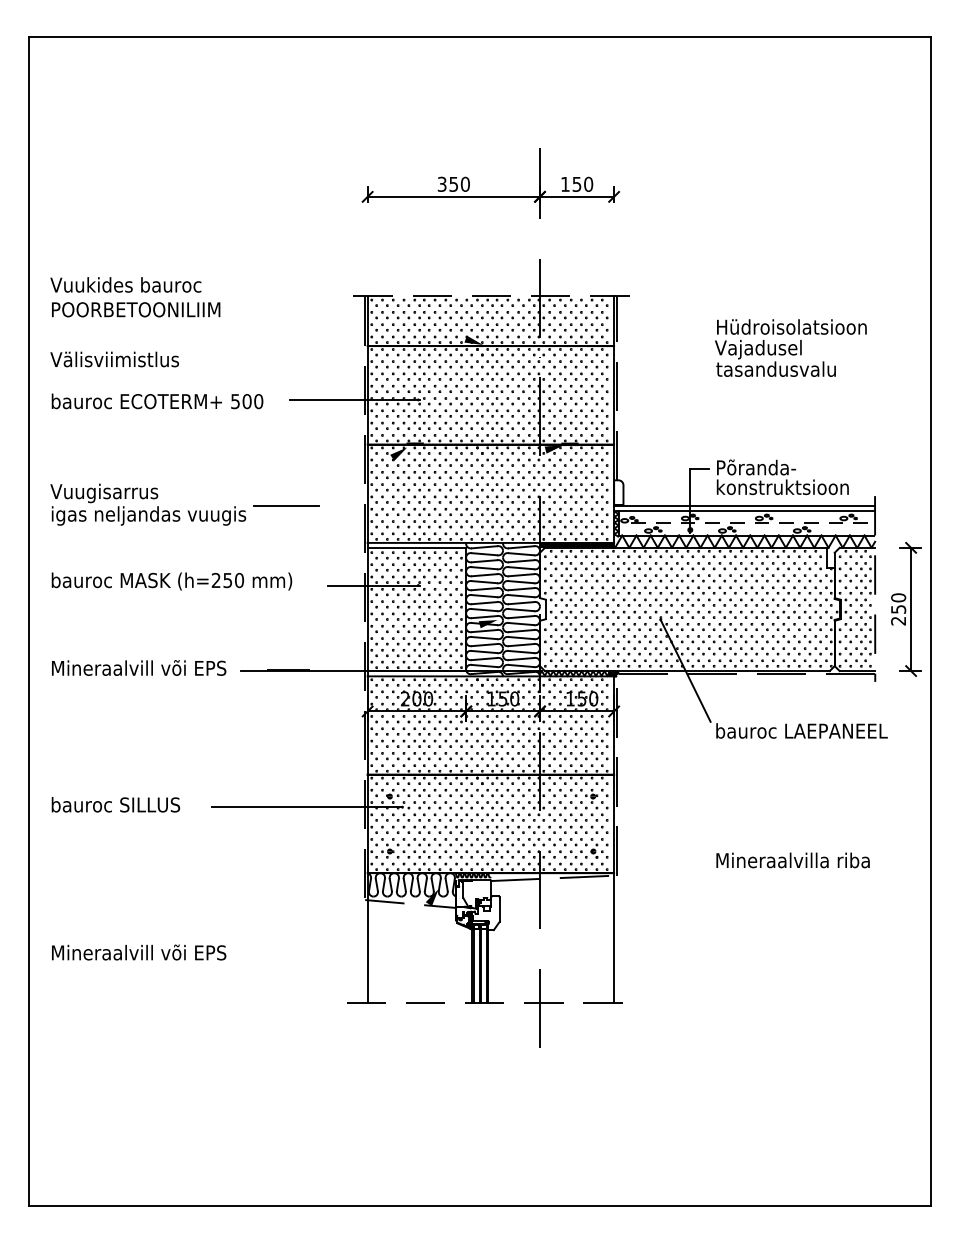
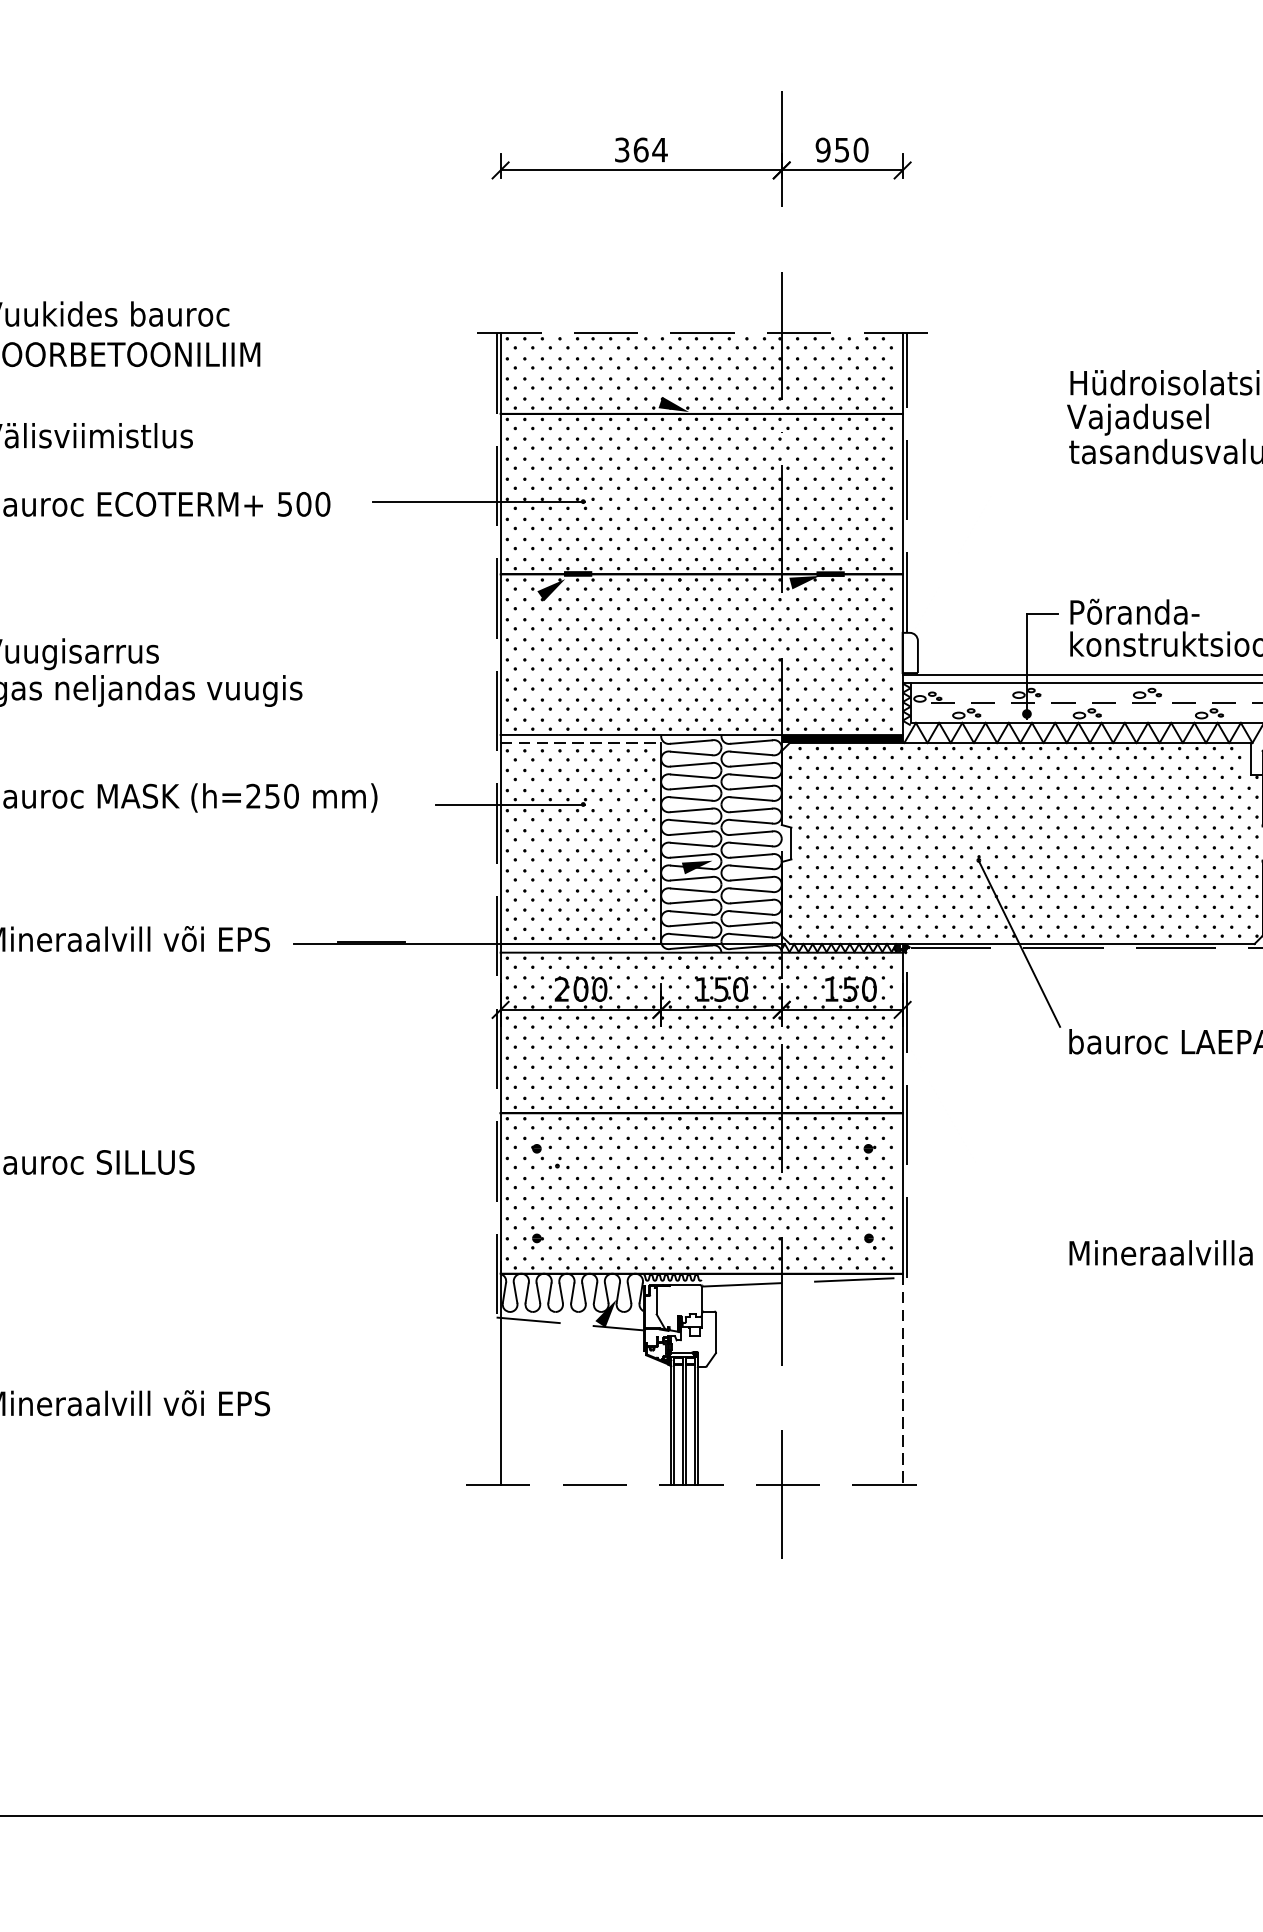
text: (459, 183) -> (650, 148), 350 -> 364
text: (564, 183) -> (821, 148), 150 -> 950
line: (285, 506) -> (366, 675), removed
line: (417, 547) -> (581, 742), solid -> dashed
line: (307, 807) -> (402, 1166), removed
line: (614, 938) -> (903, 1380), solid -> dashed

